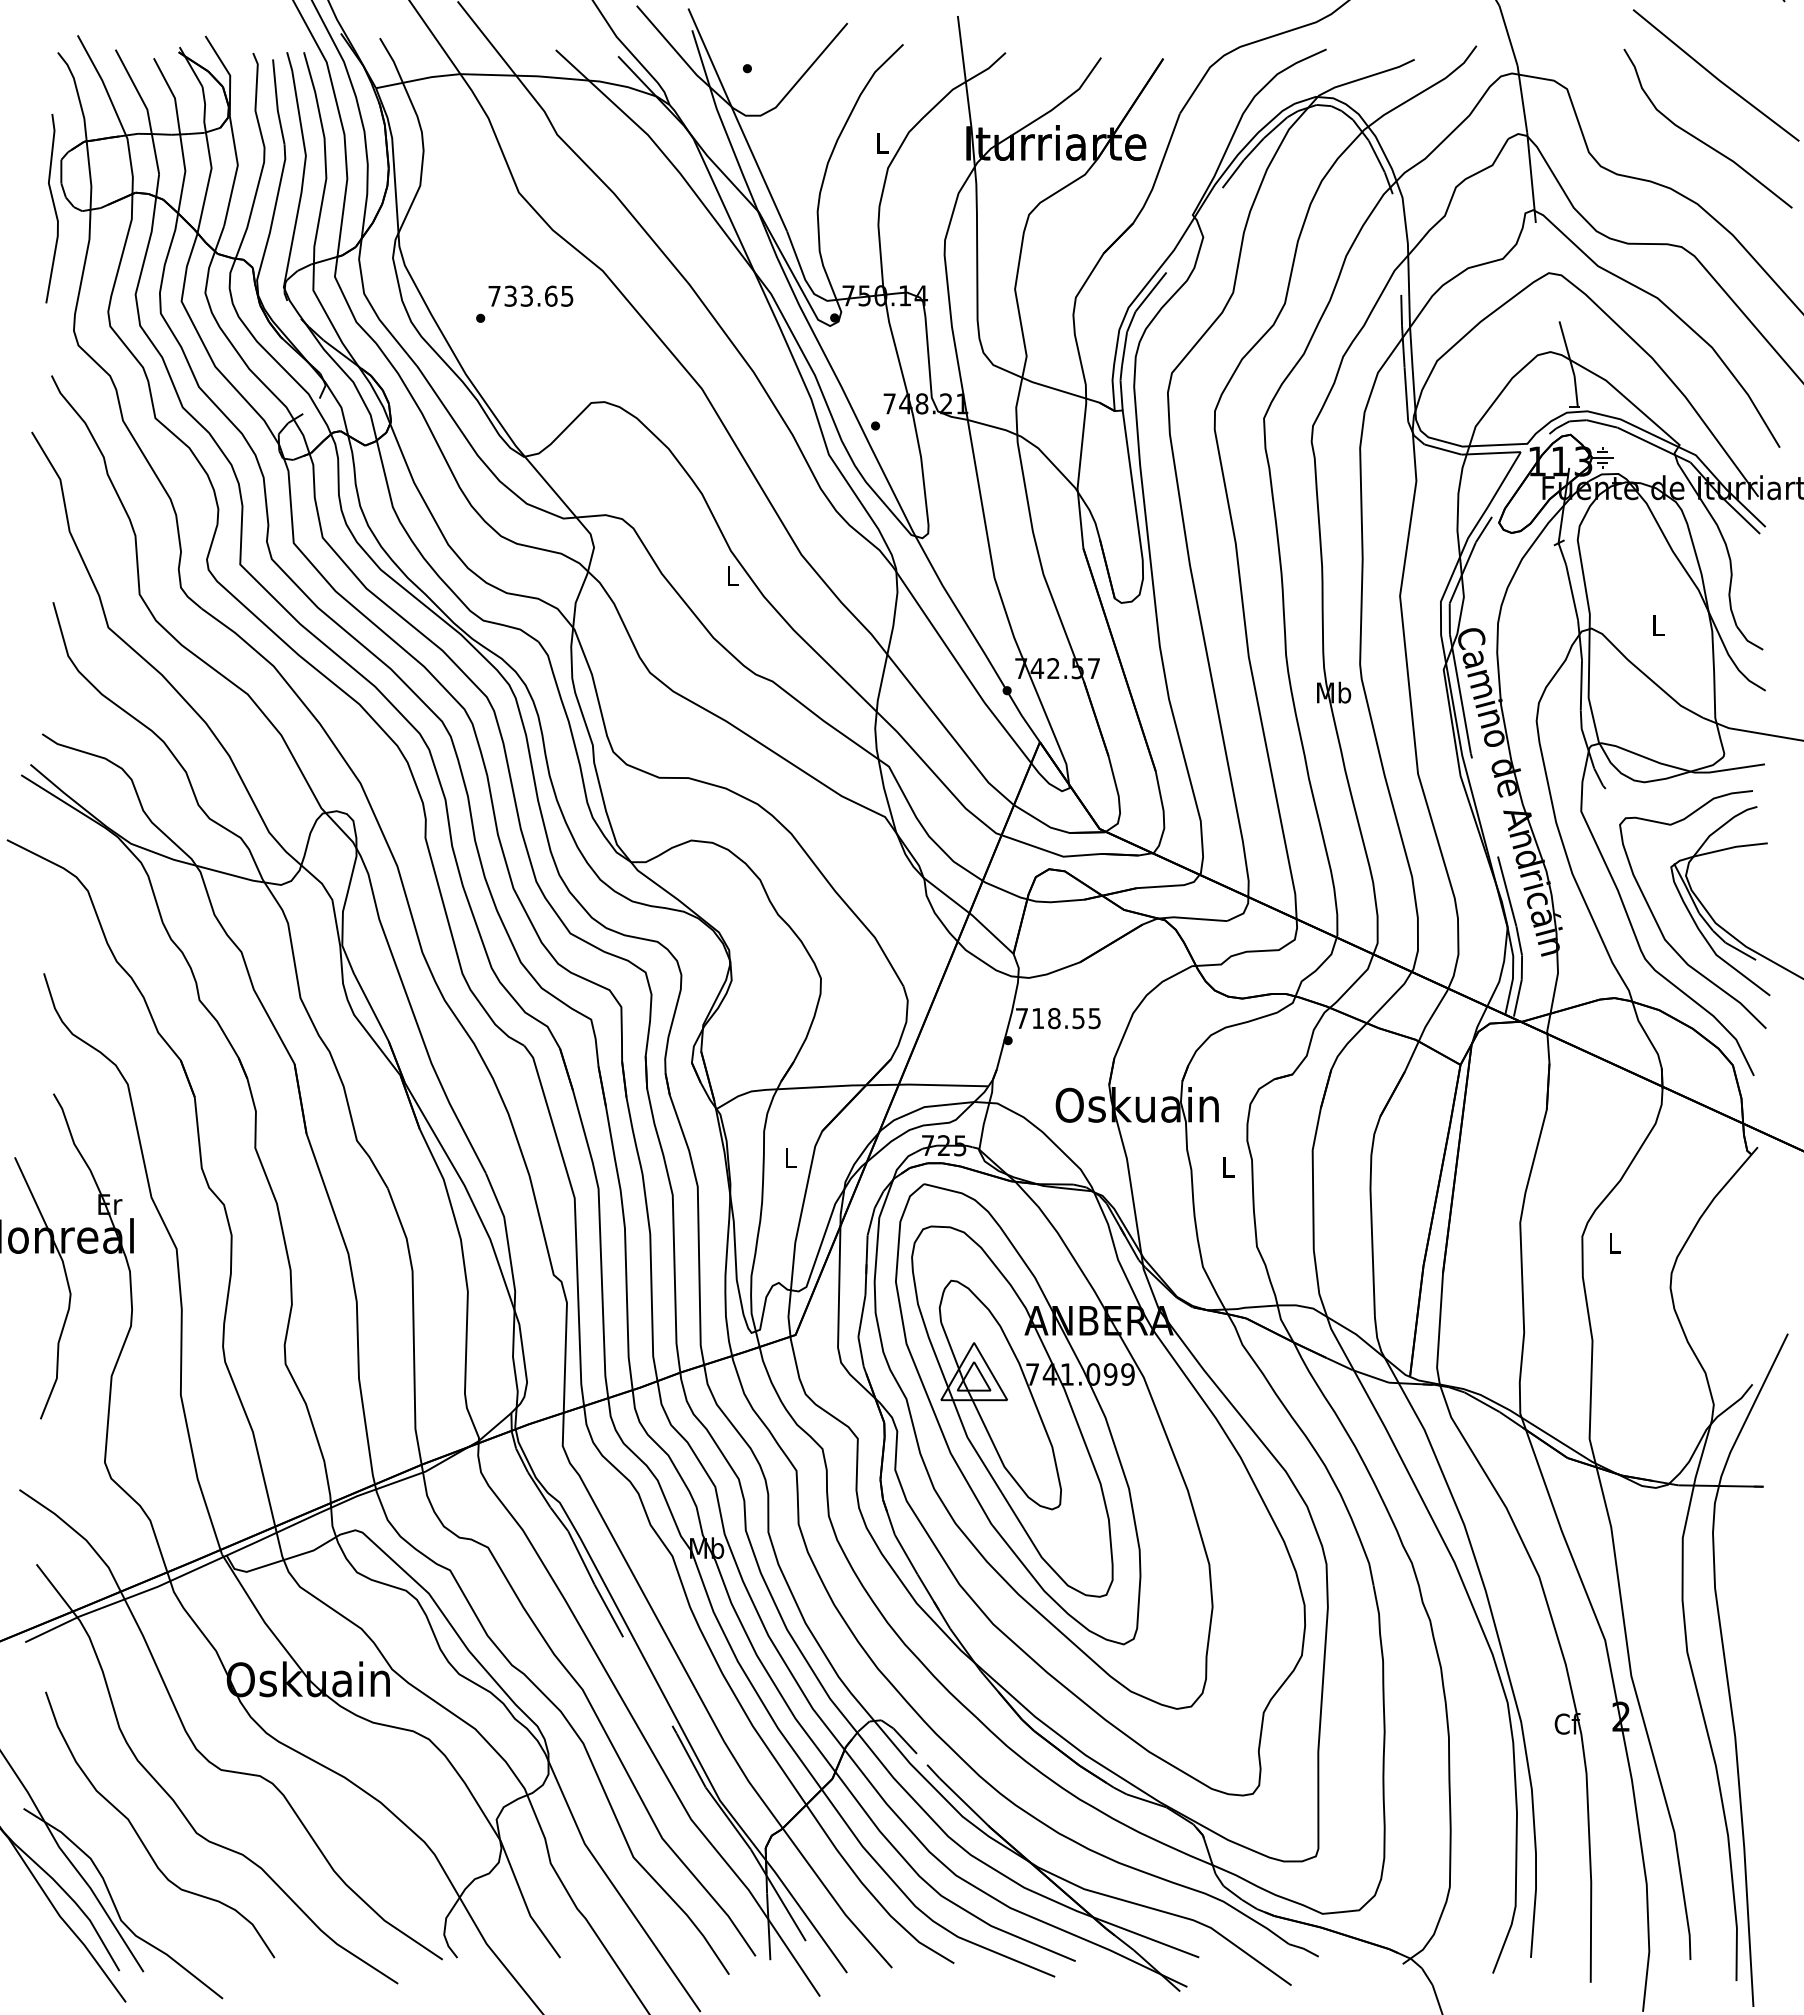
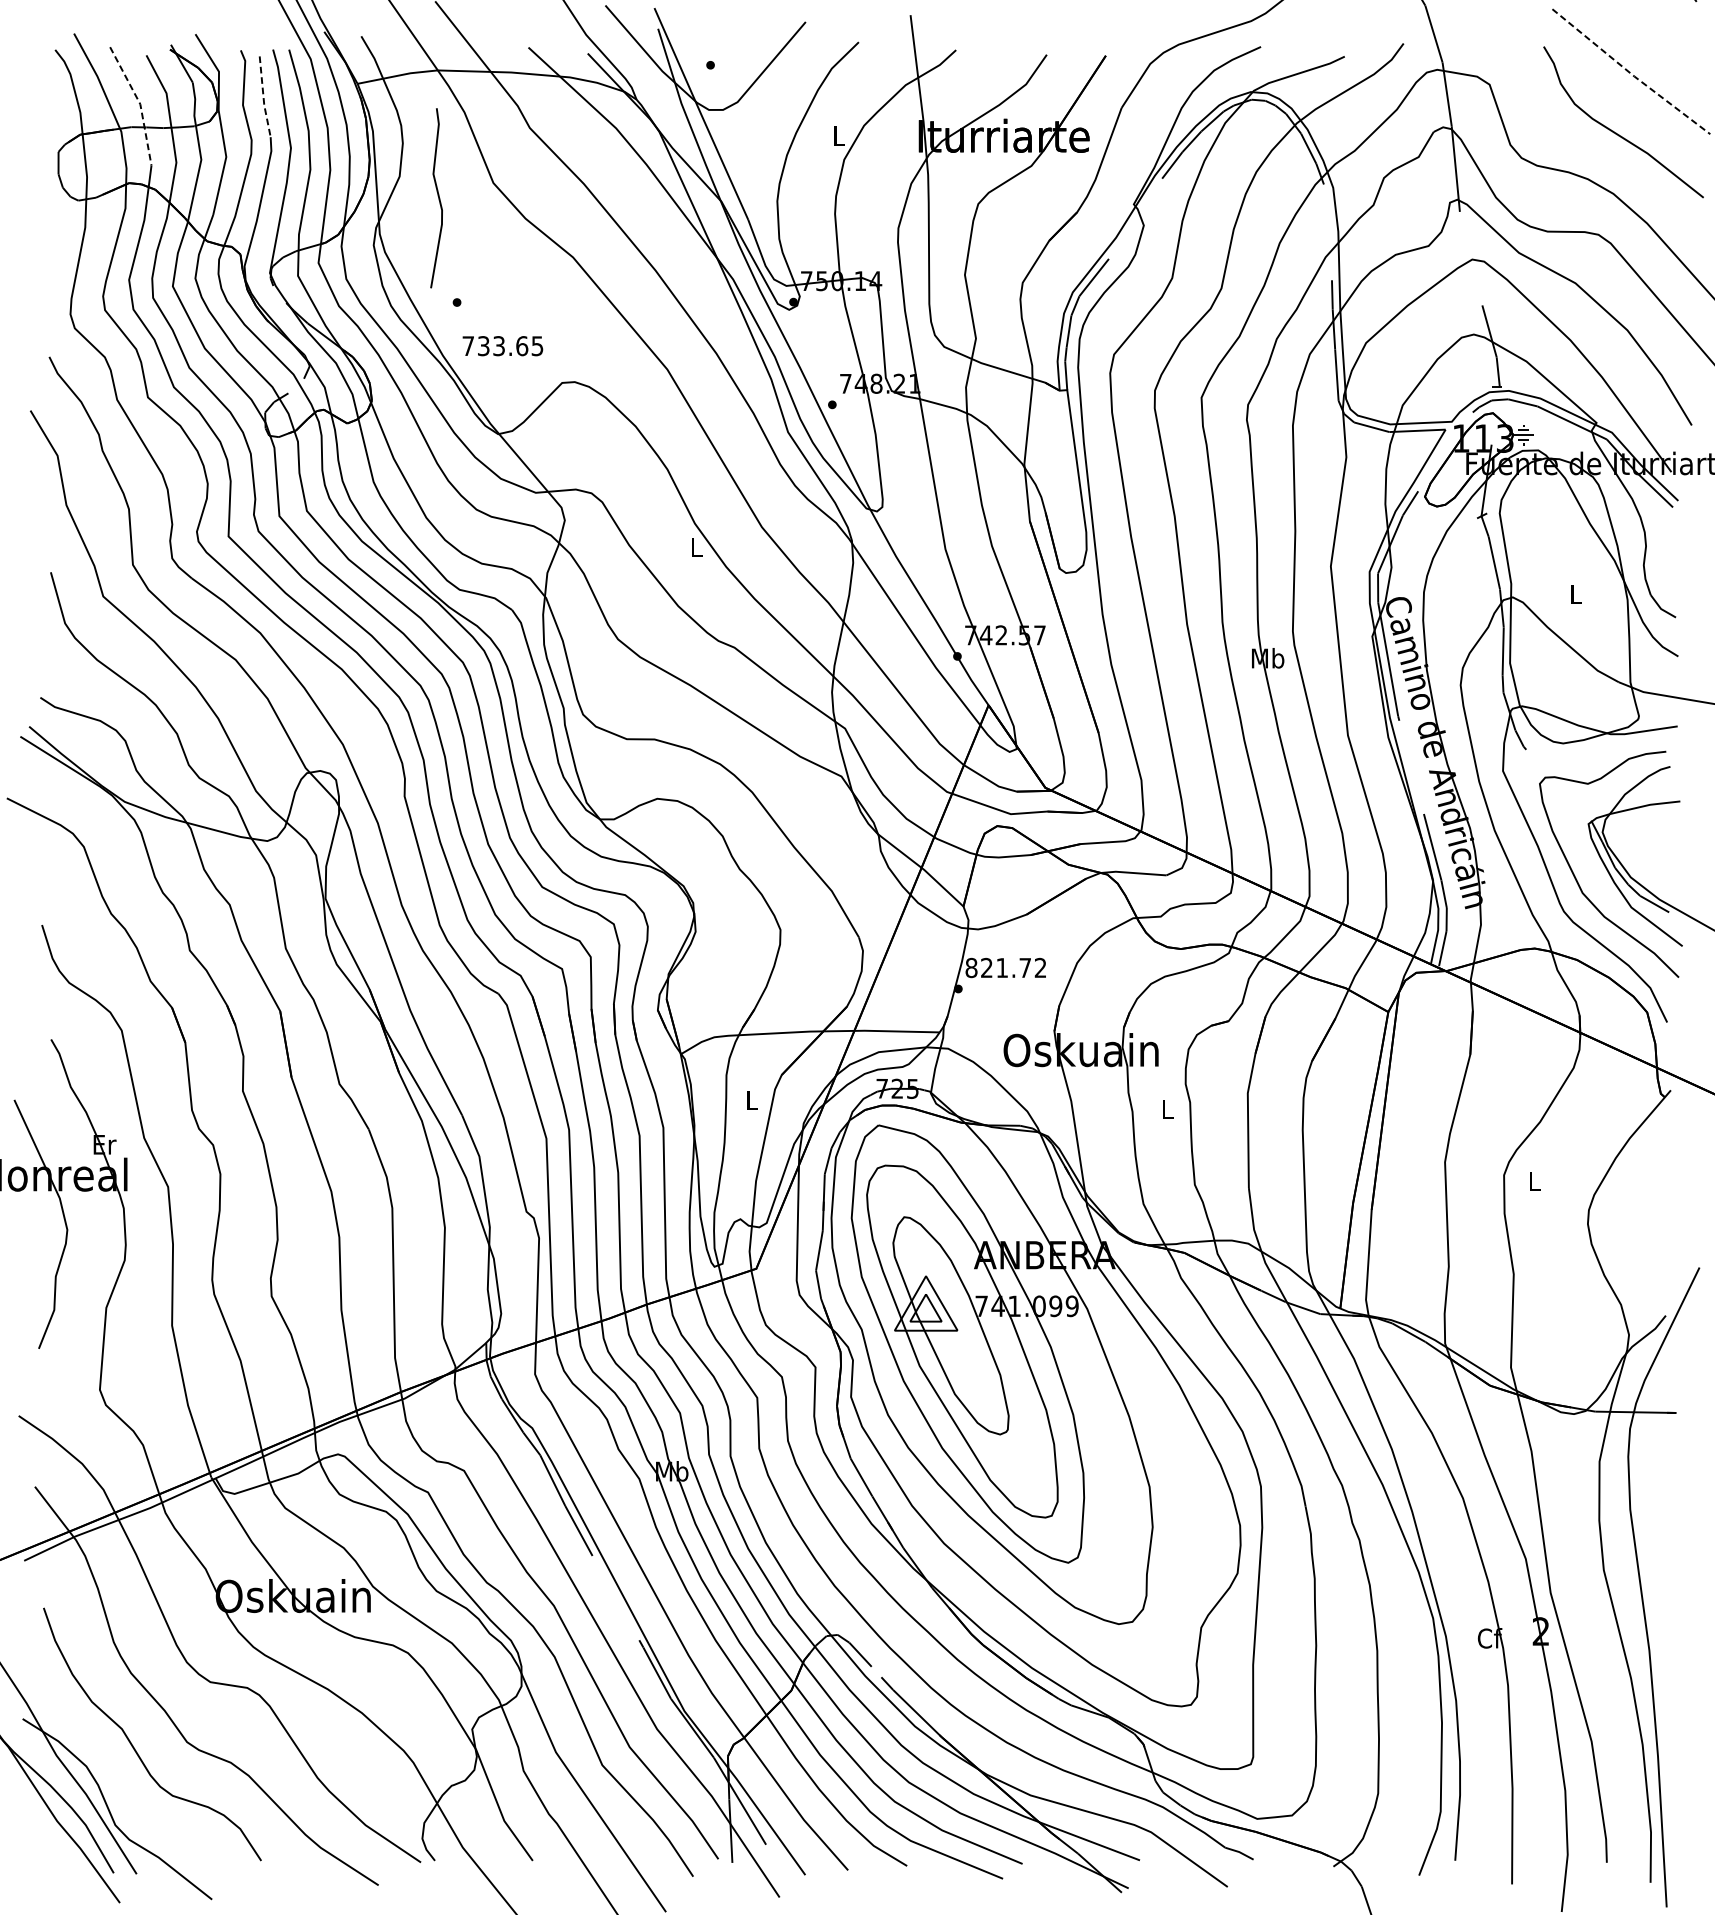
line: (1715, 77) -> (1630, 73), solid -> dashed
line: (277, 102) -> (263, 97), solid -> dashed
line: (147, 109) -> (140, 104), solid -> dashed
curve: (53, 207) -> (437, 197), moved
text: (530, 295) -> (502, 345), moved
text: (1057, 1018) -> (1005, 967), 718.55 -> 821.72

